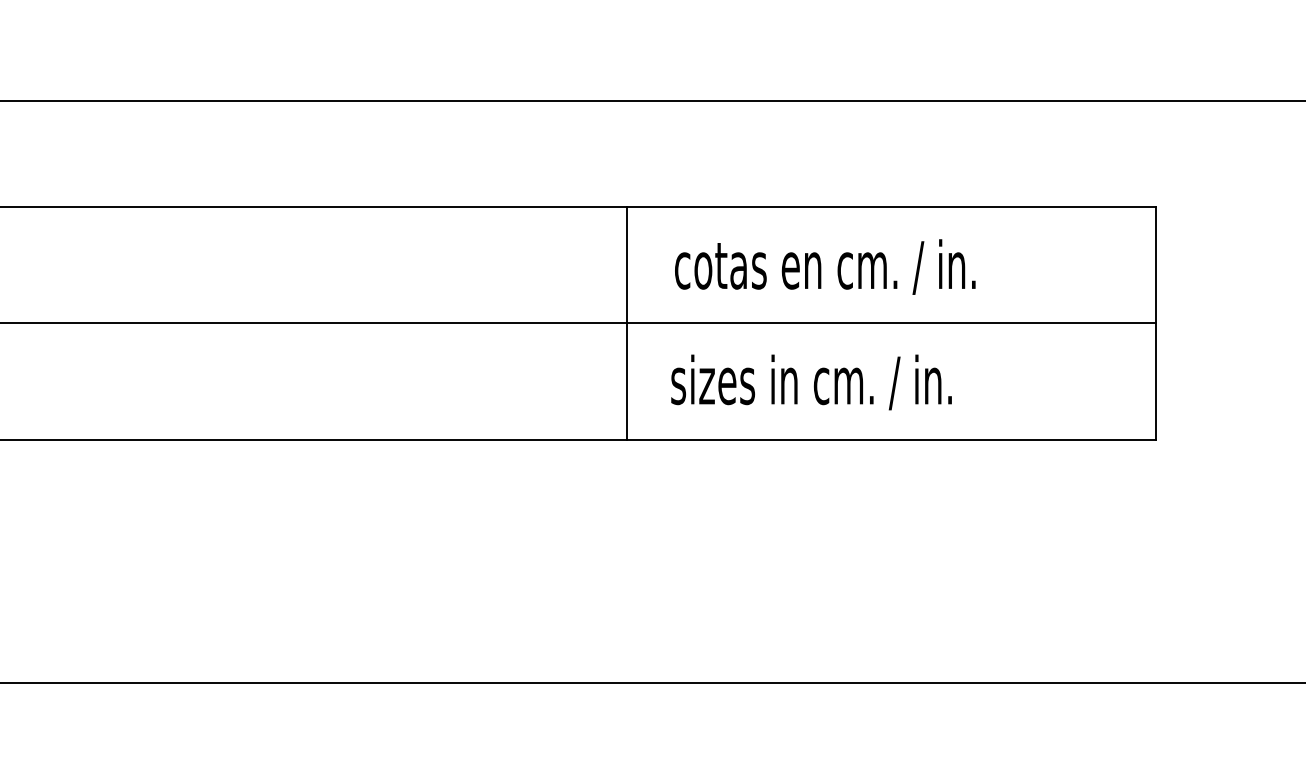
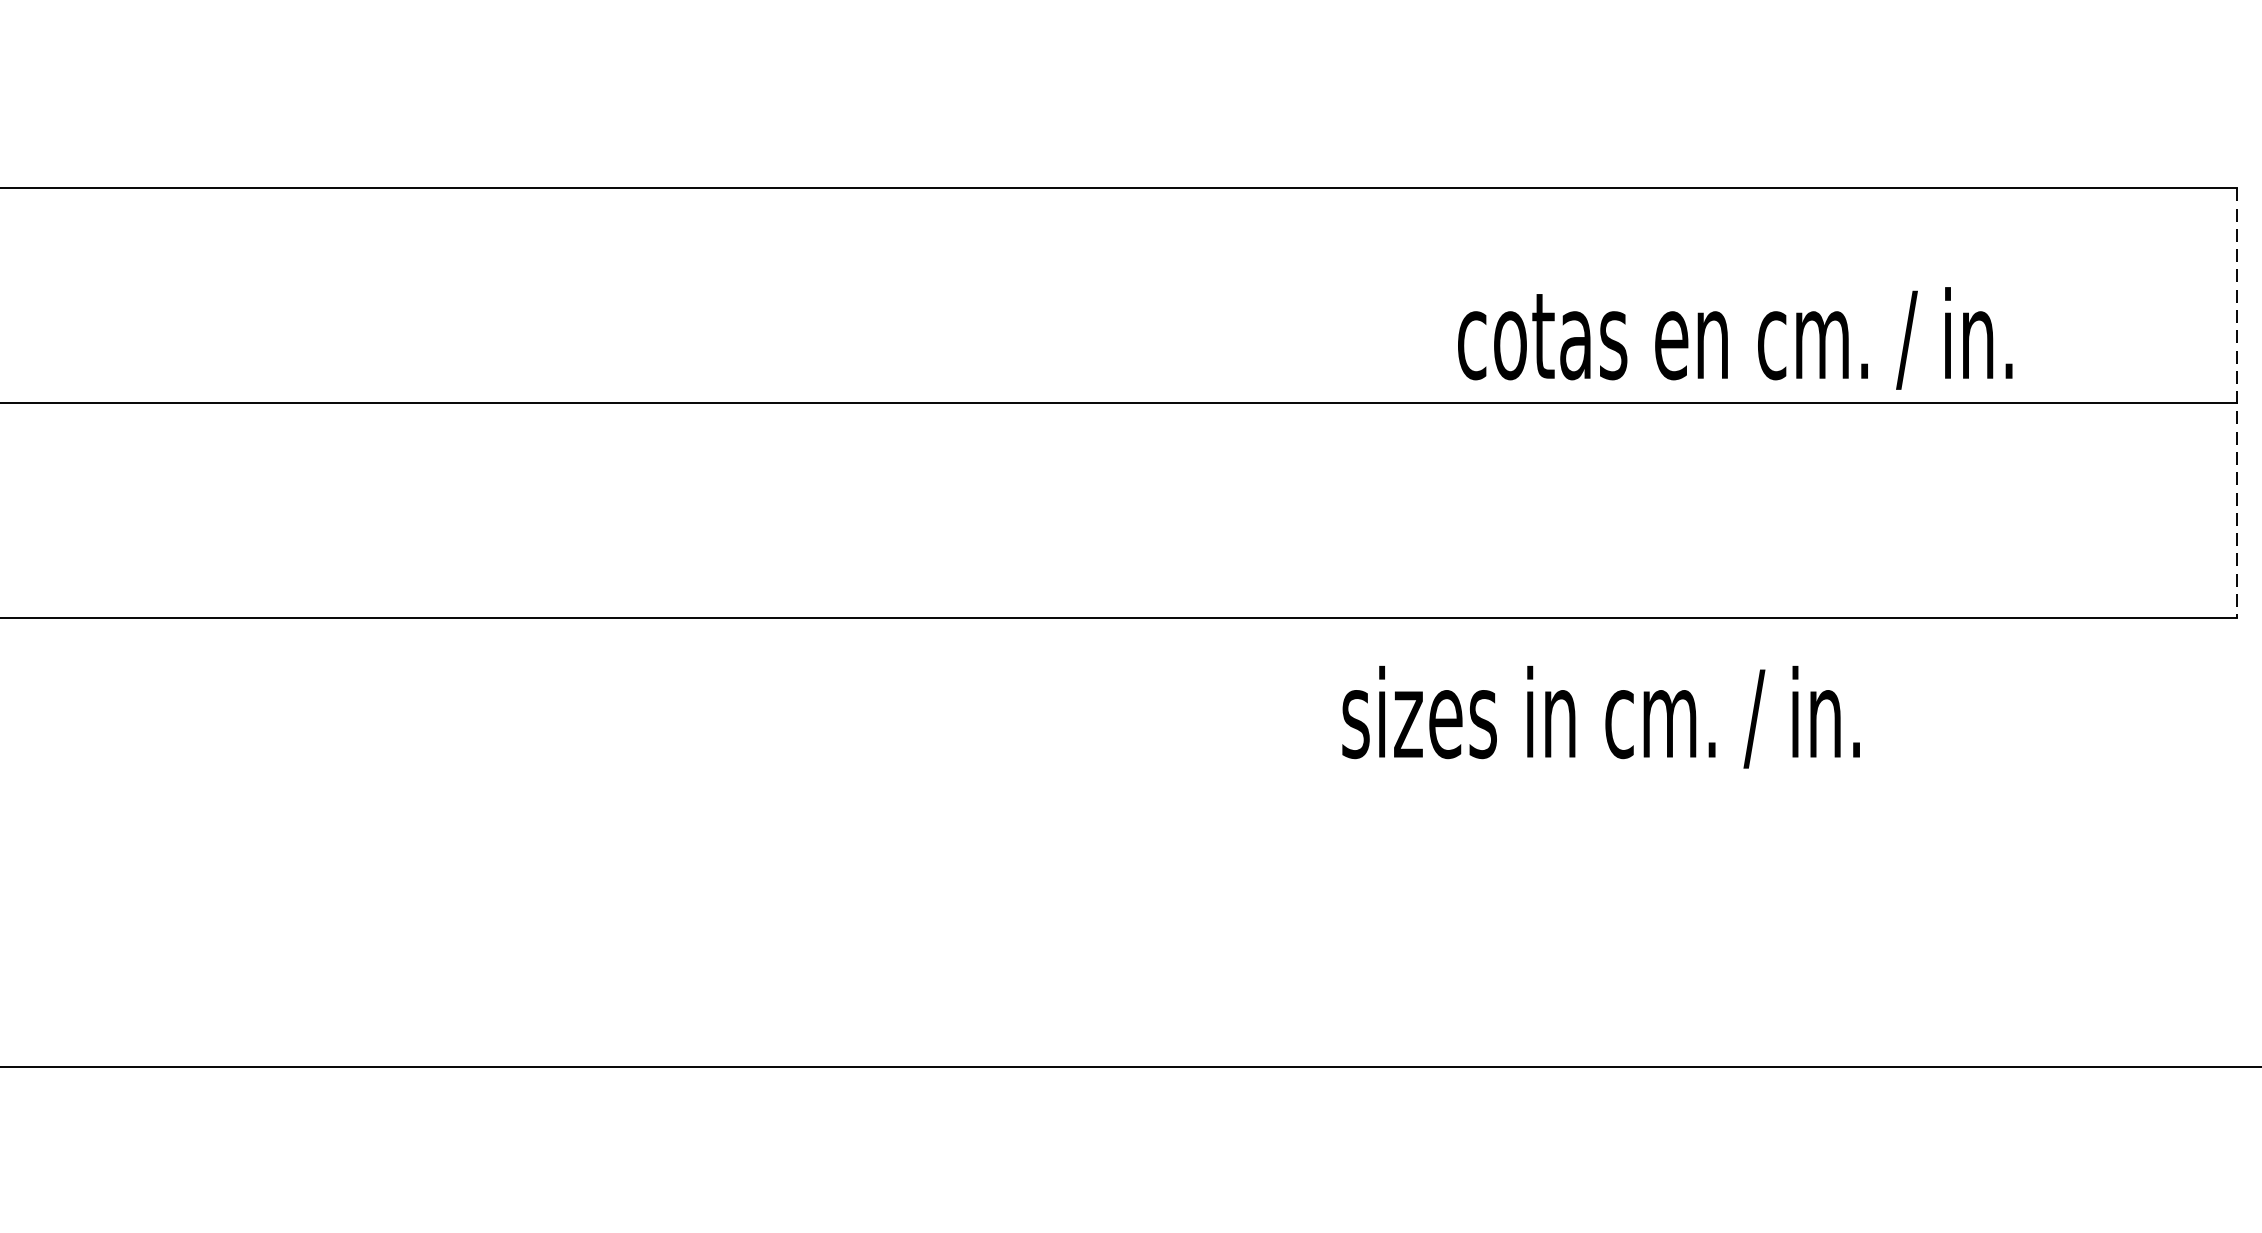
text: (825, 266) -> (1735, 337), moved
line: (626, 322) -> (1259, 401), removed
line: (1156, 323) -> (2237, 403), solid -> dashed
text: (811, 382) -> (1601, 717), moved

